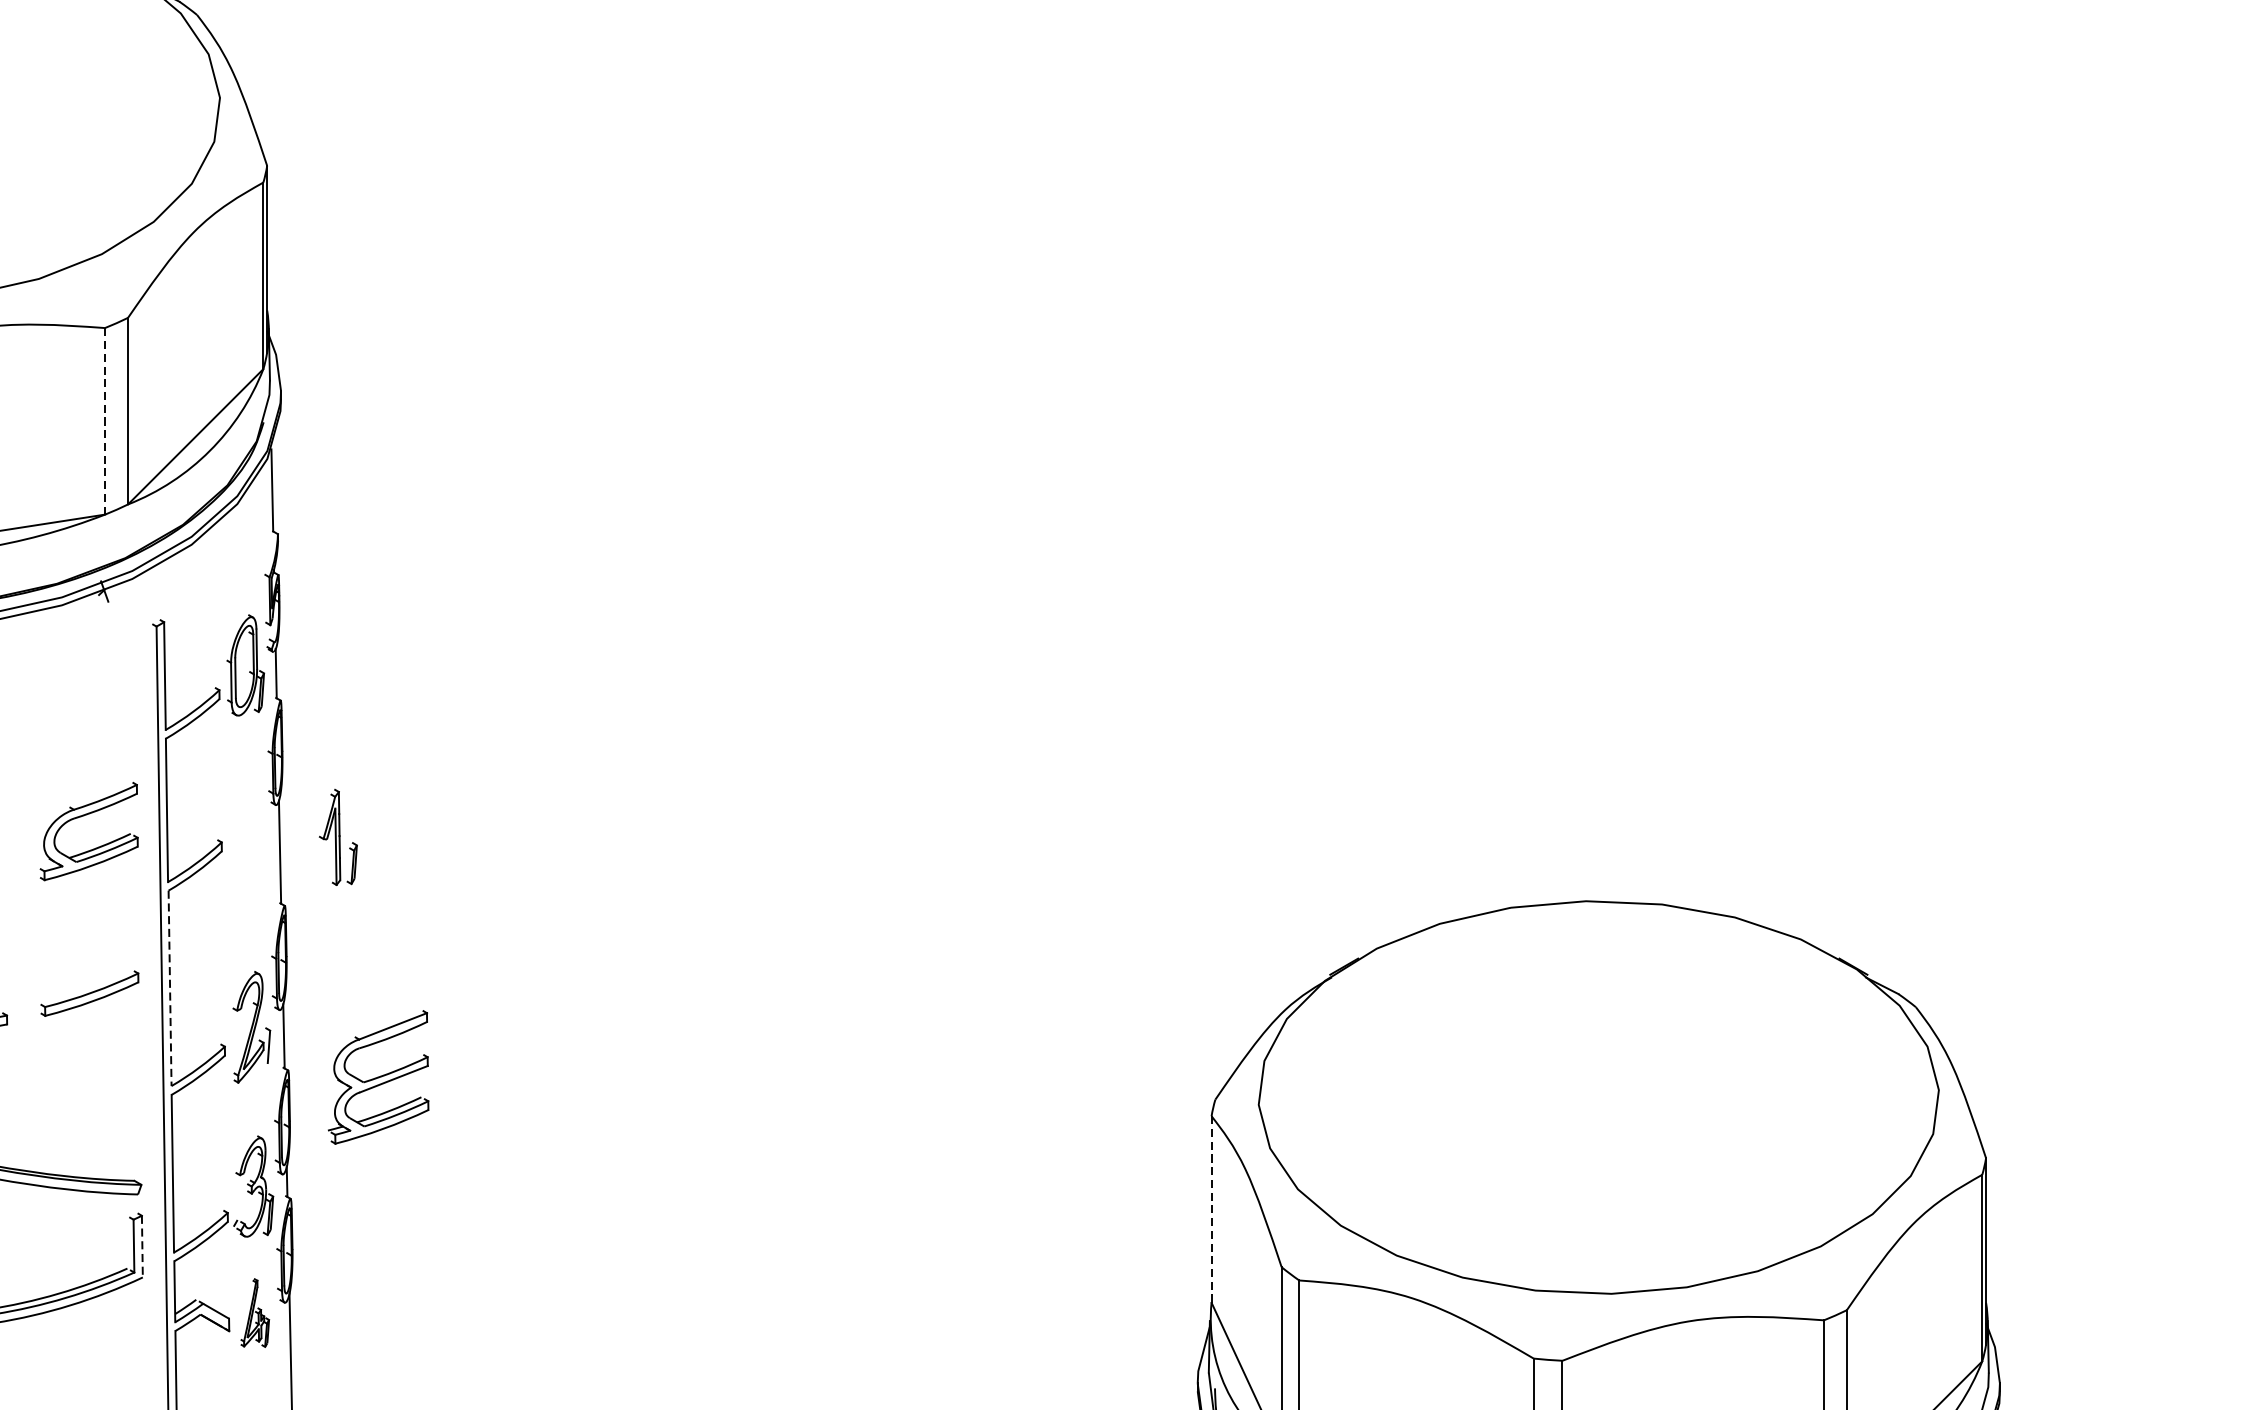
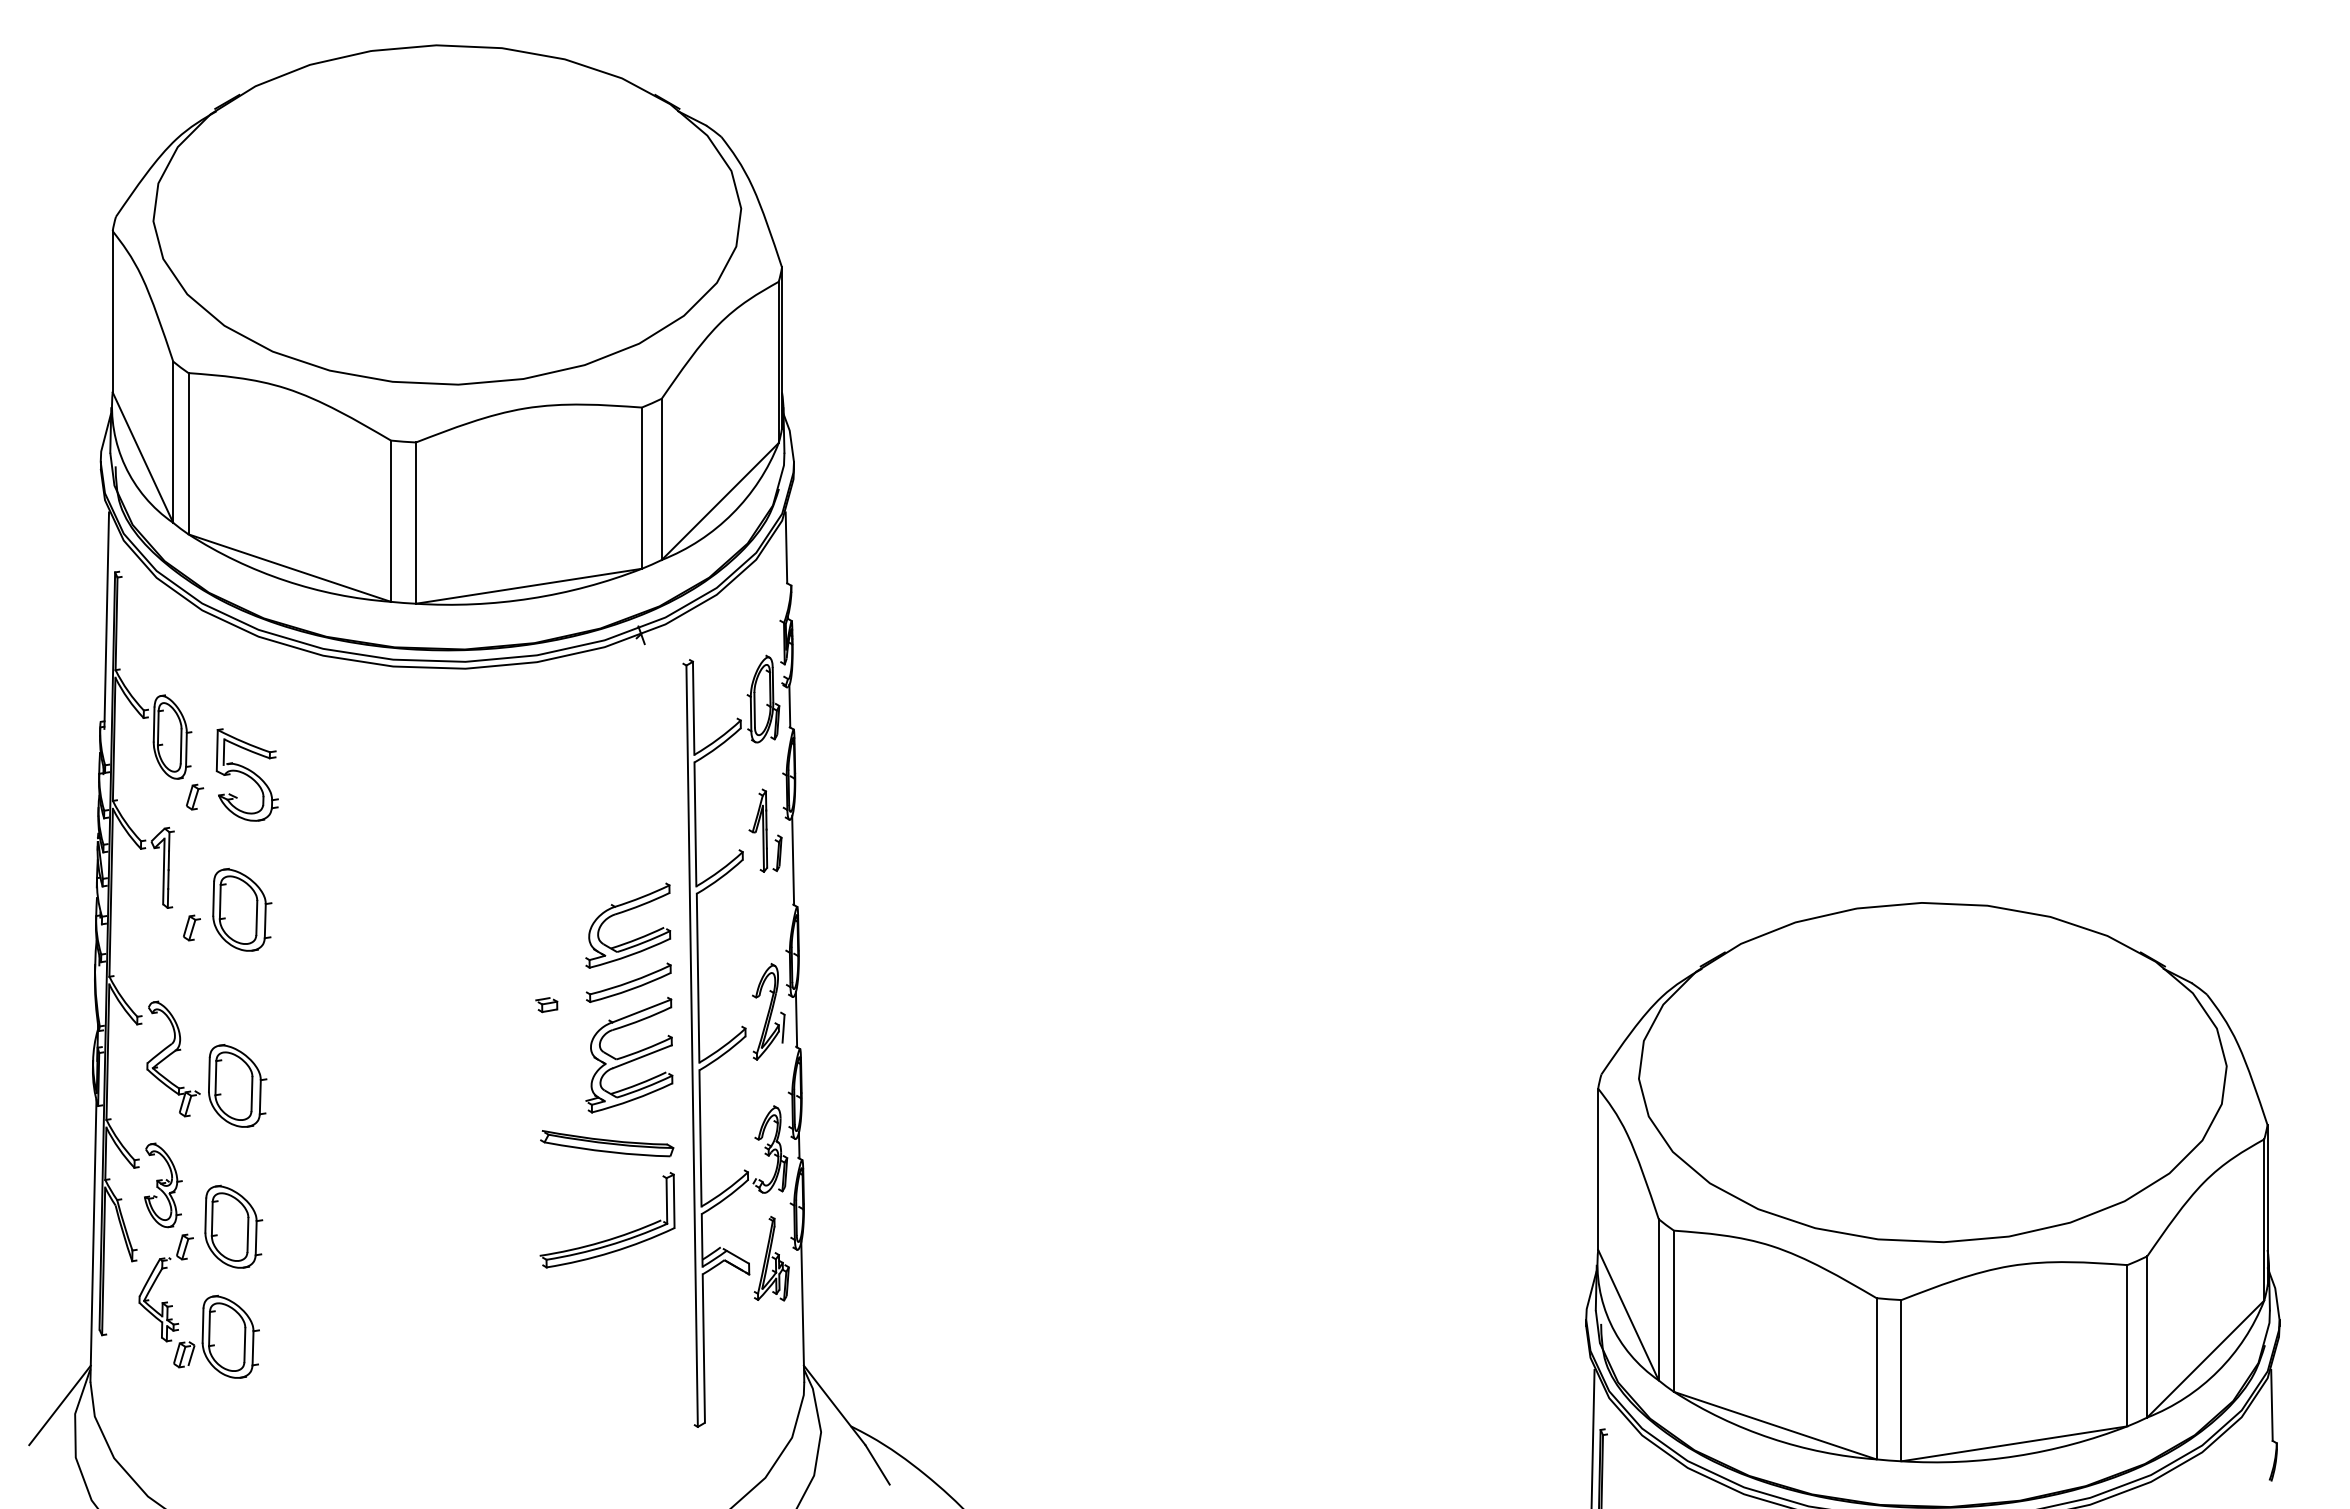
line: (104, 421) -> (641, 488), dashed -> solid
part: (84, 816) -> (624, 912), moved
part: (338, 837) -> (765, 830), moved
line: (170, 988) -> (698, 978), dashed -> solid
part: (378, 1077) -> (629, 1055), moved
line: (1211, 1209) -> (1598, 1169), dashed -> solid
line: (142, 1246) -> (674, 1201), dashed -> solid
part: (255, 1312) -> (771, 1258), size x1.43

